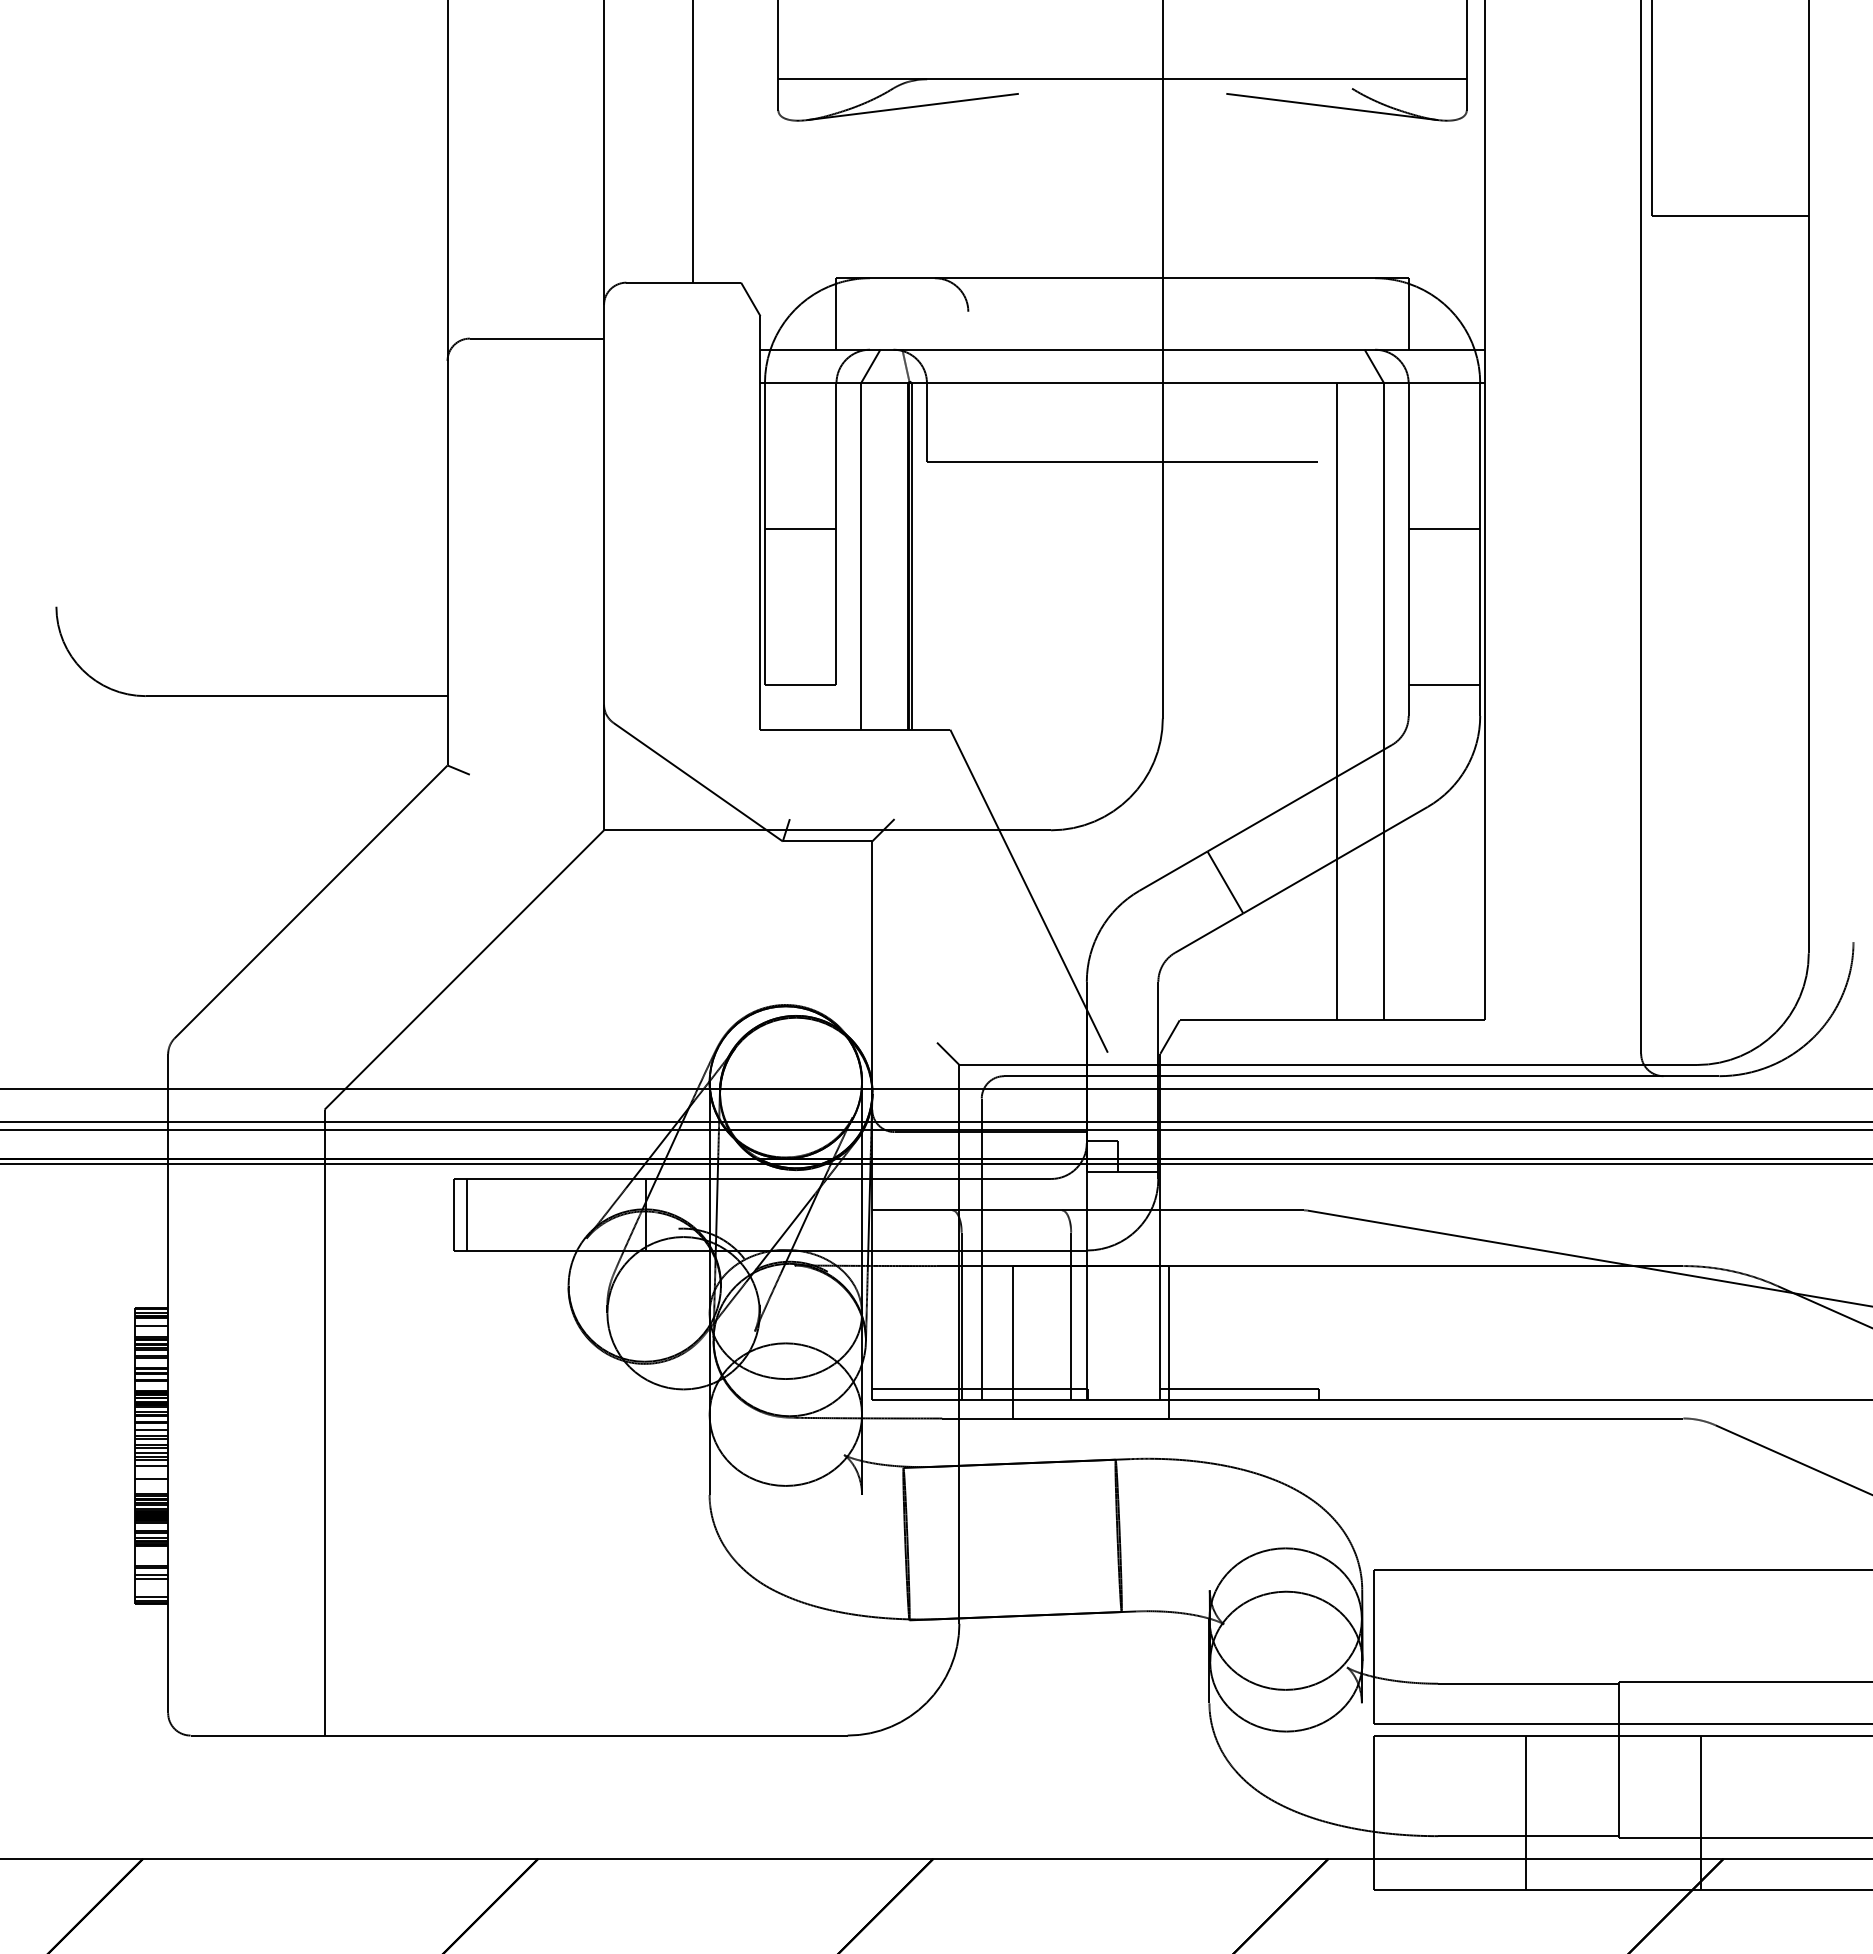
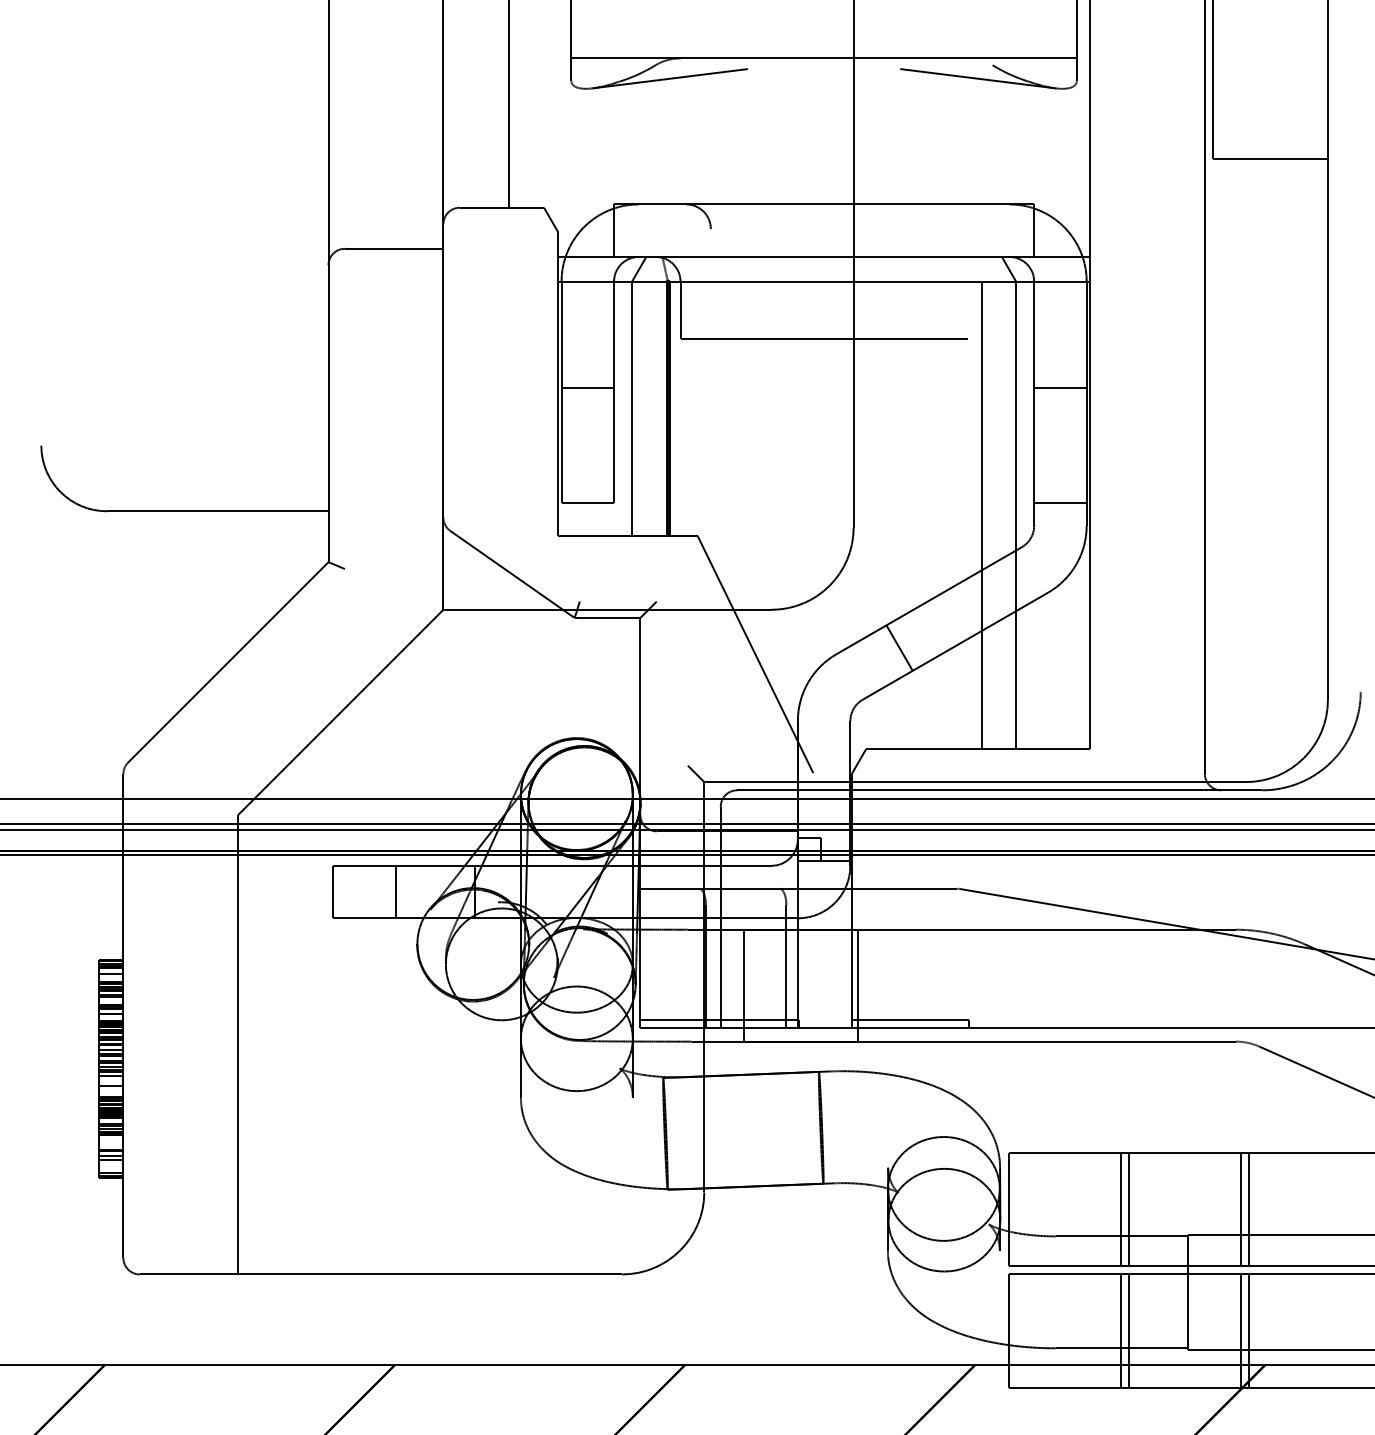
line: (467, 1214) -> (396, 891), moved
line: (1526, 1647) -> (1120, 1209), added
line: (1537, 1647) -> (1128, 1209), added
line: (1689, 1647) -> (1240, 1209), added
line: (1701, 1647) -> (1249, 1209), added
line: (1537, 1812) -> (1128, 1330), added
line: (1689, 1812) -> (1240, 1330), added

